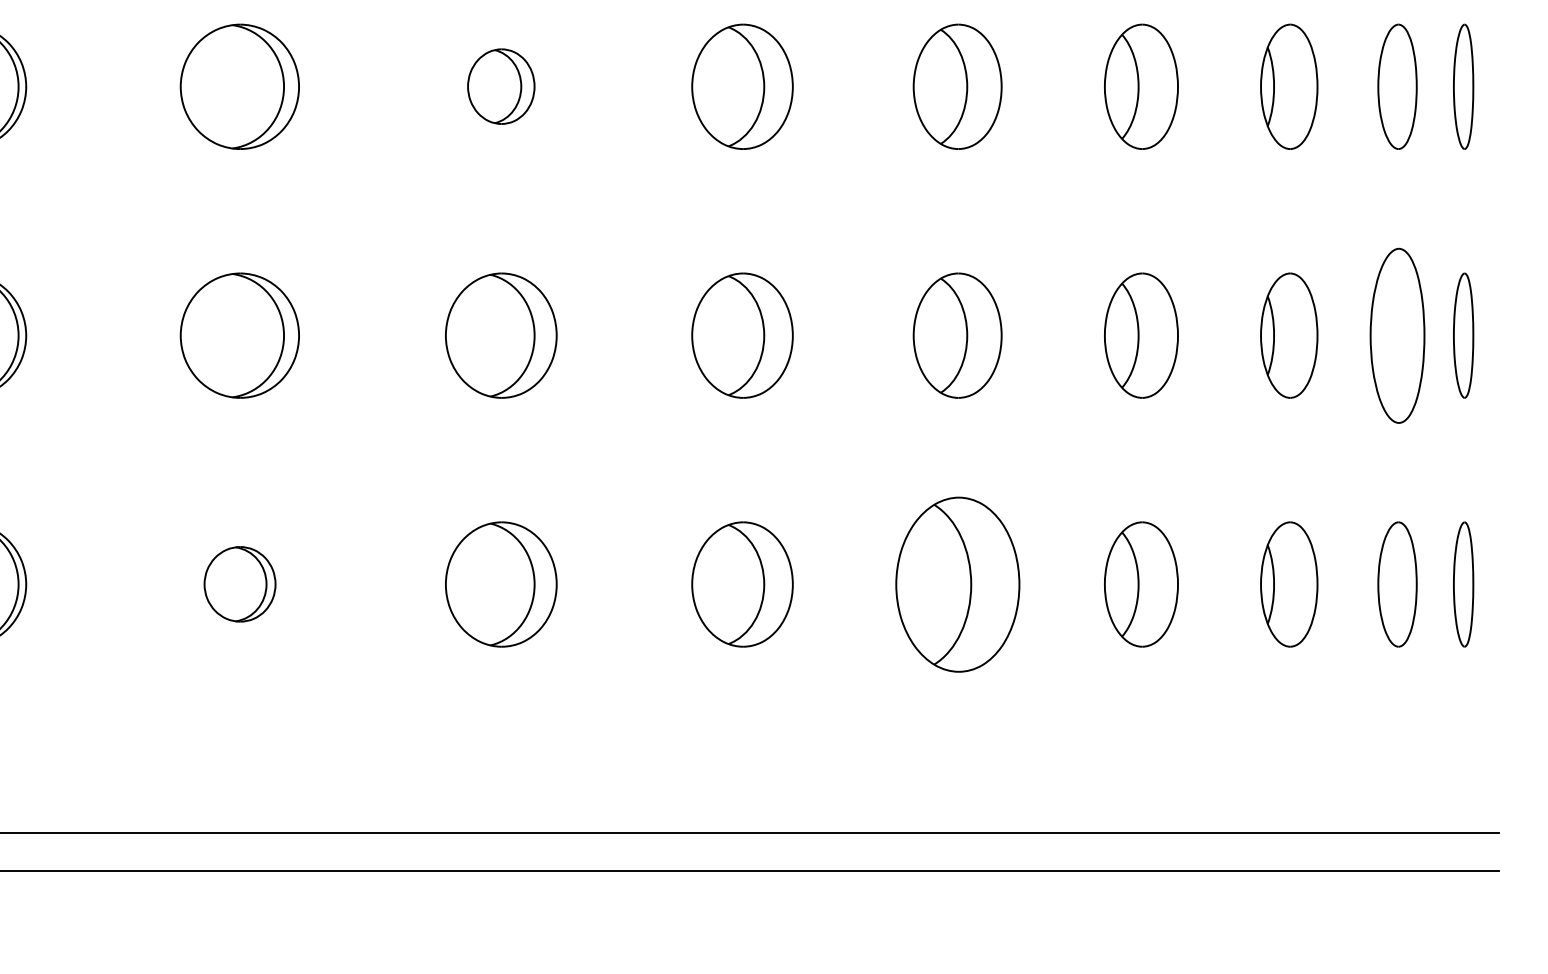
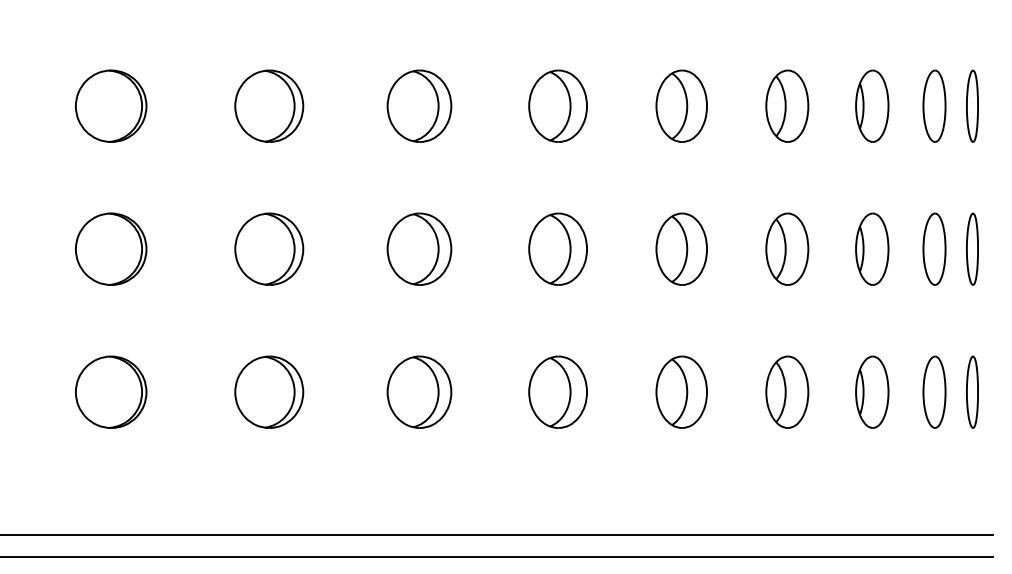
part: (501, 85) -> (419, 105), size x1.67
part: (1397, 334) -> (934, 248), size x0.71
part: (240, 583) -> (269, 391), size x1.67
part: (957, 583) -> (681, 391), size x0.71

